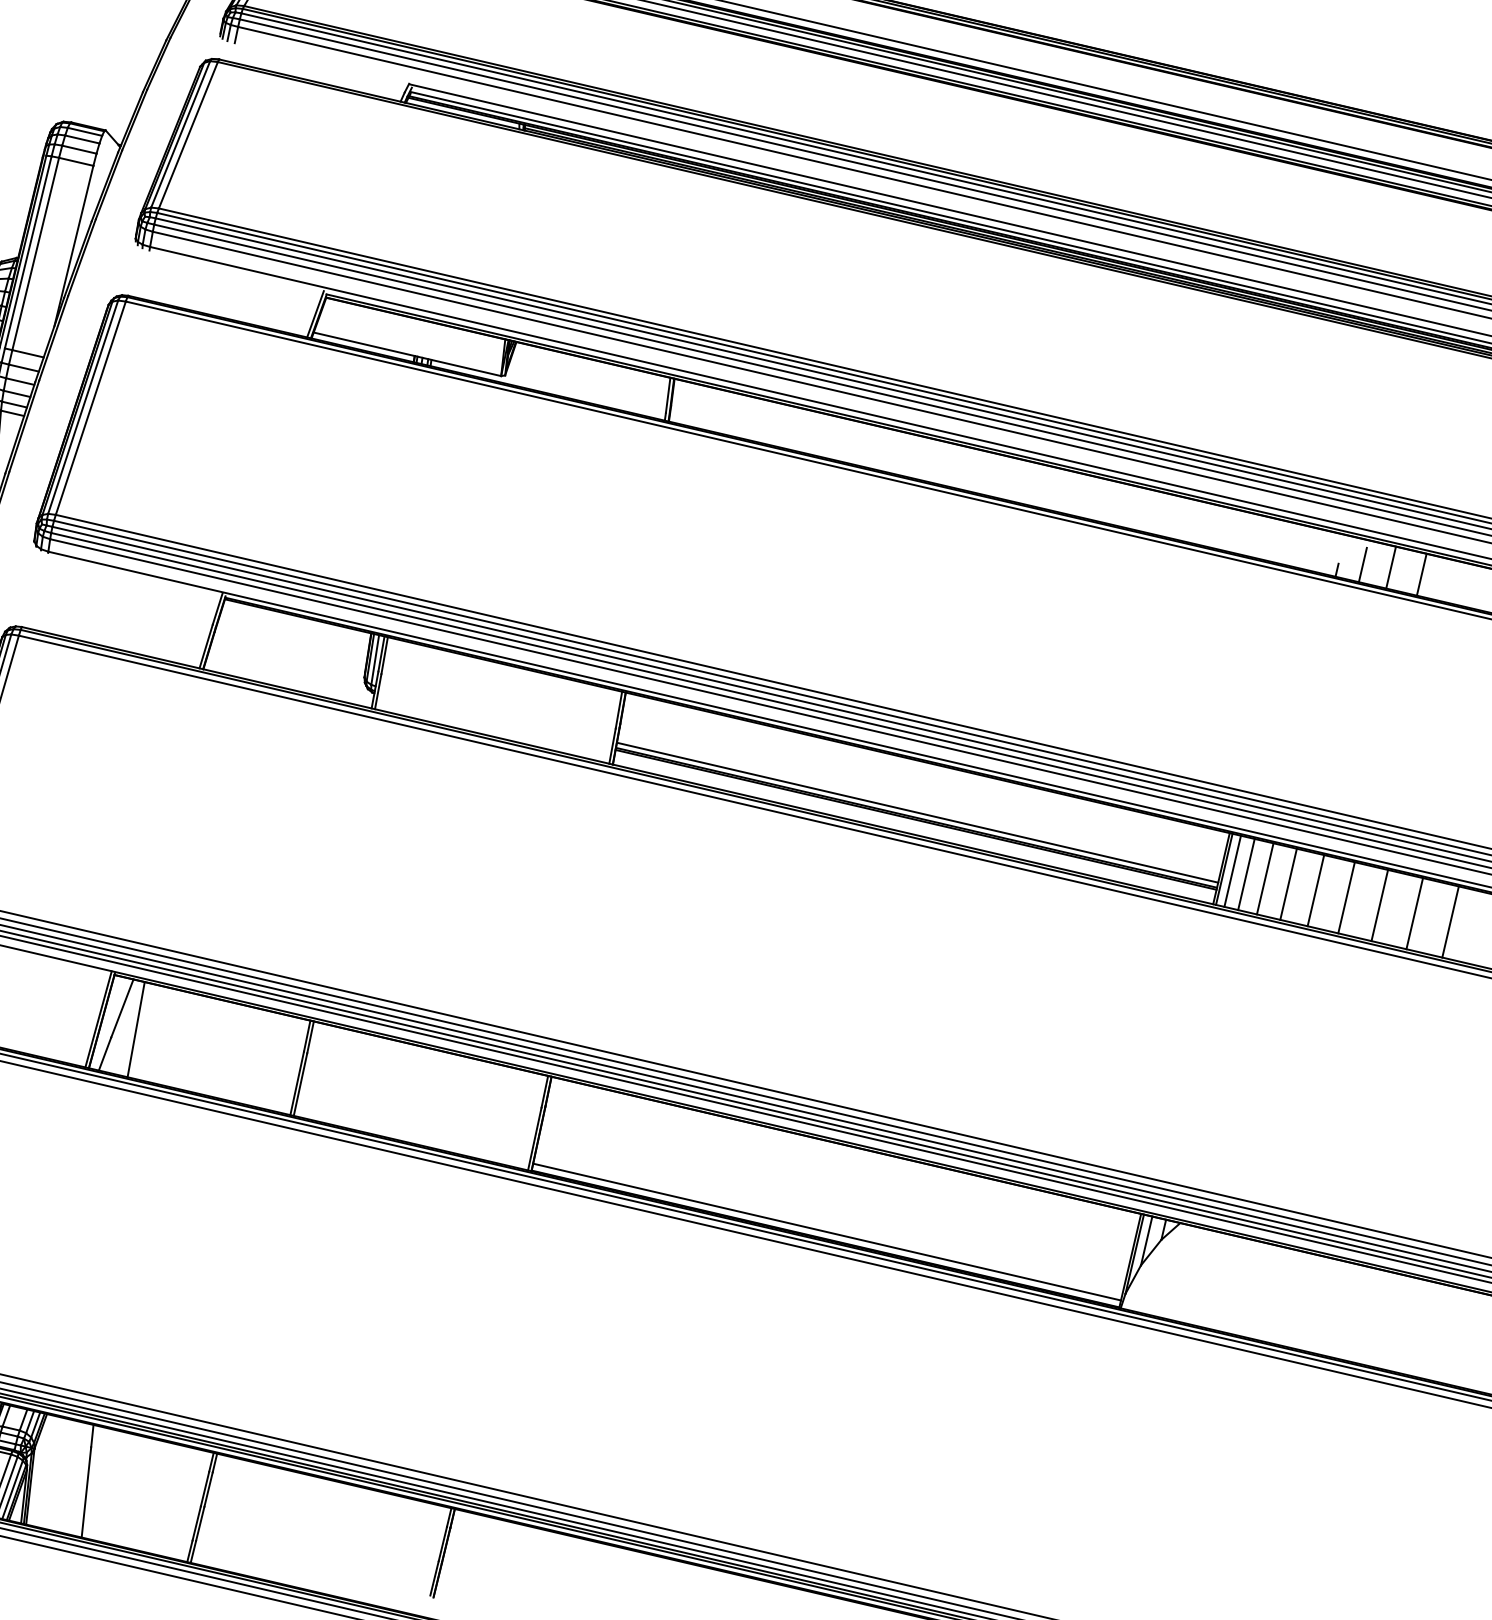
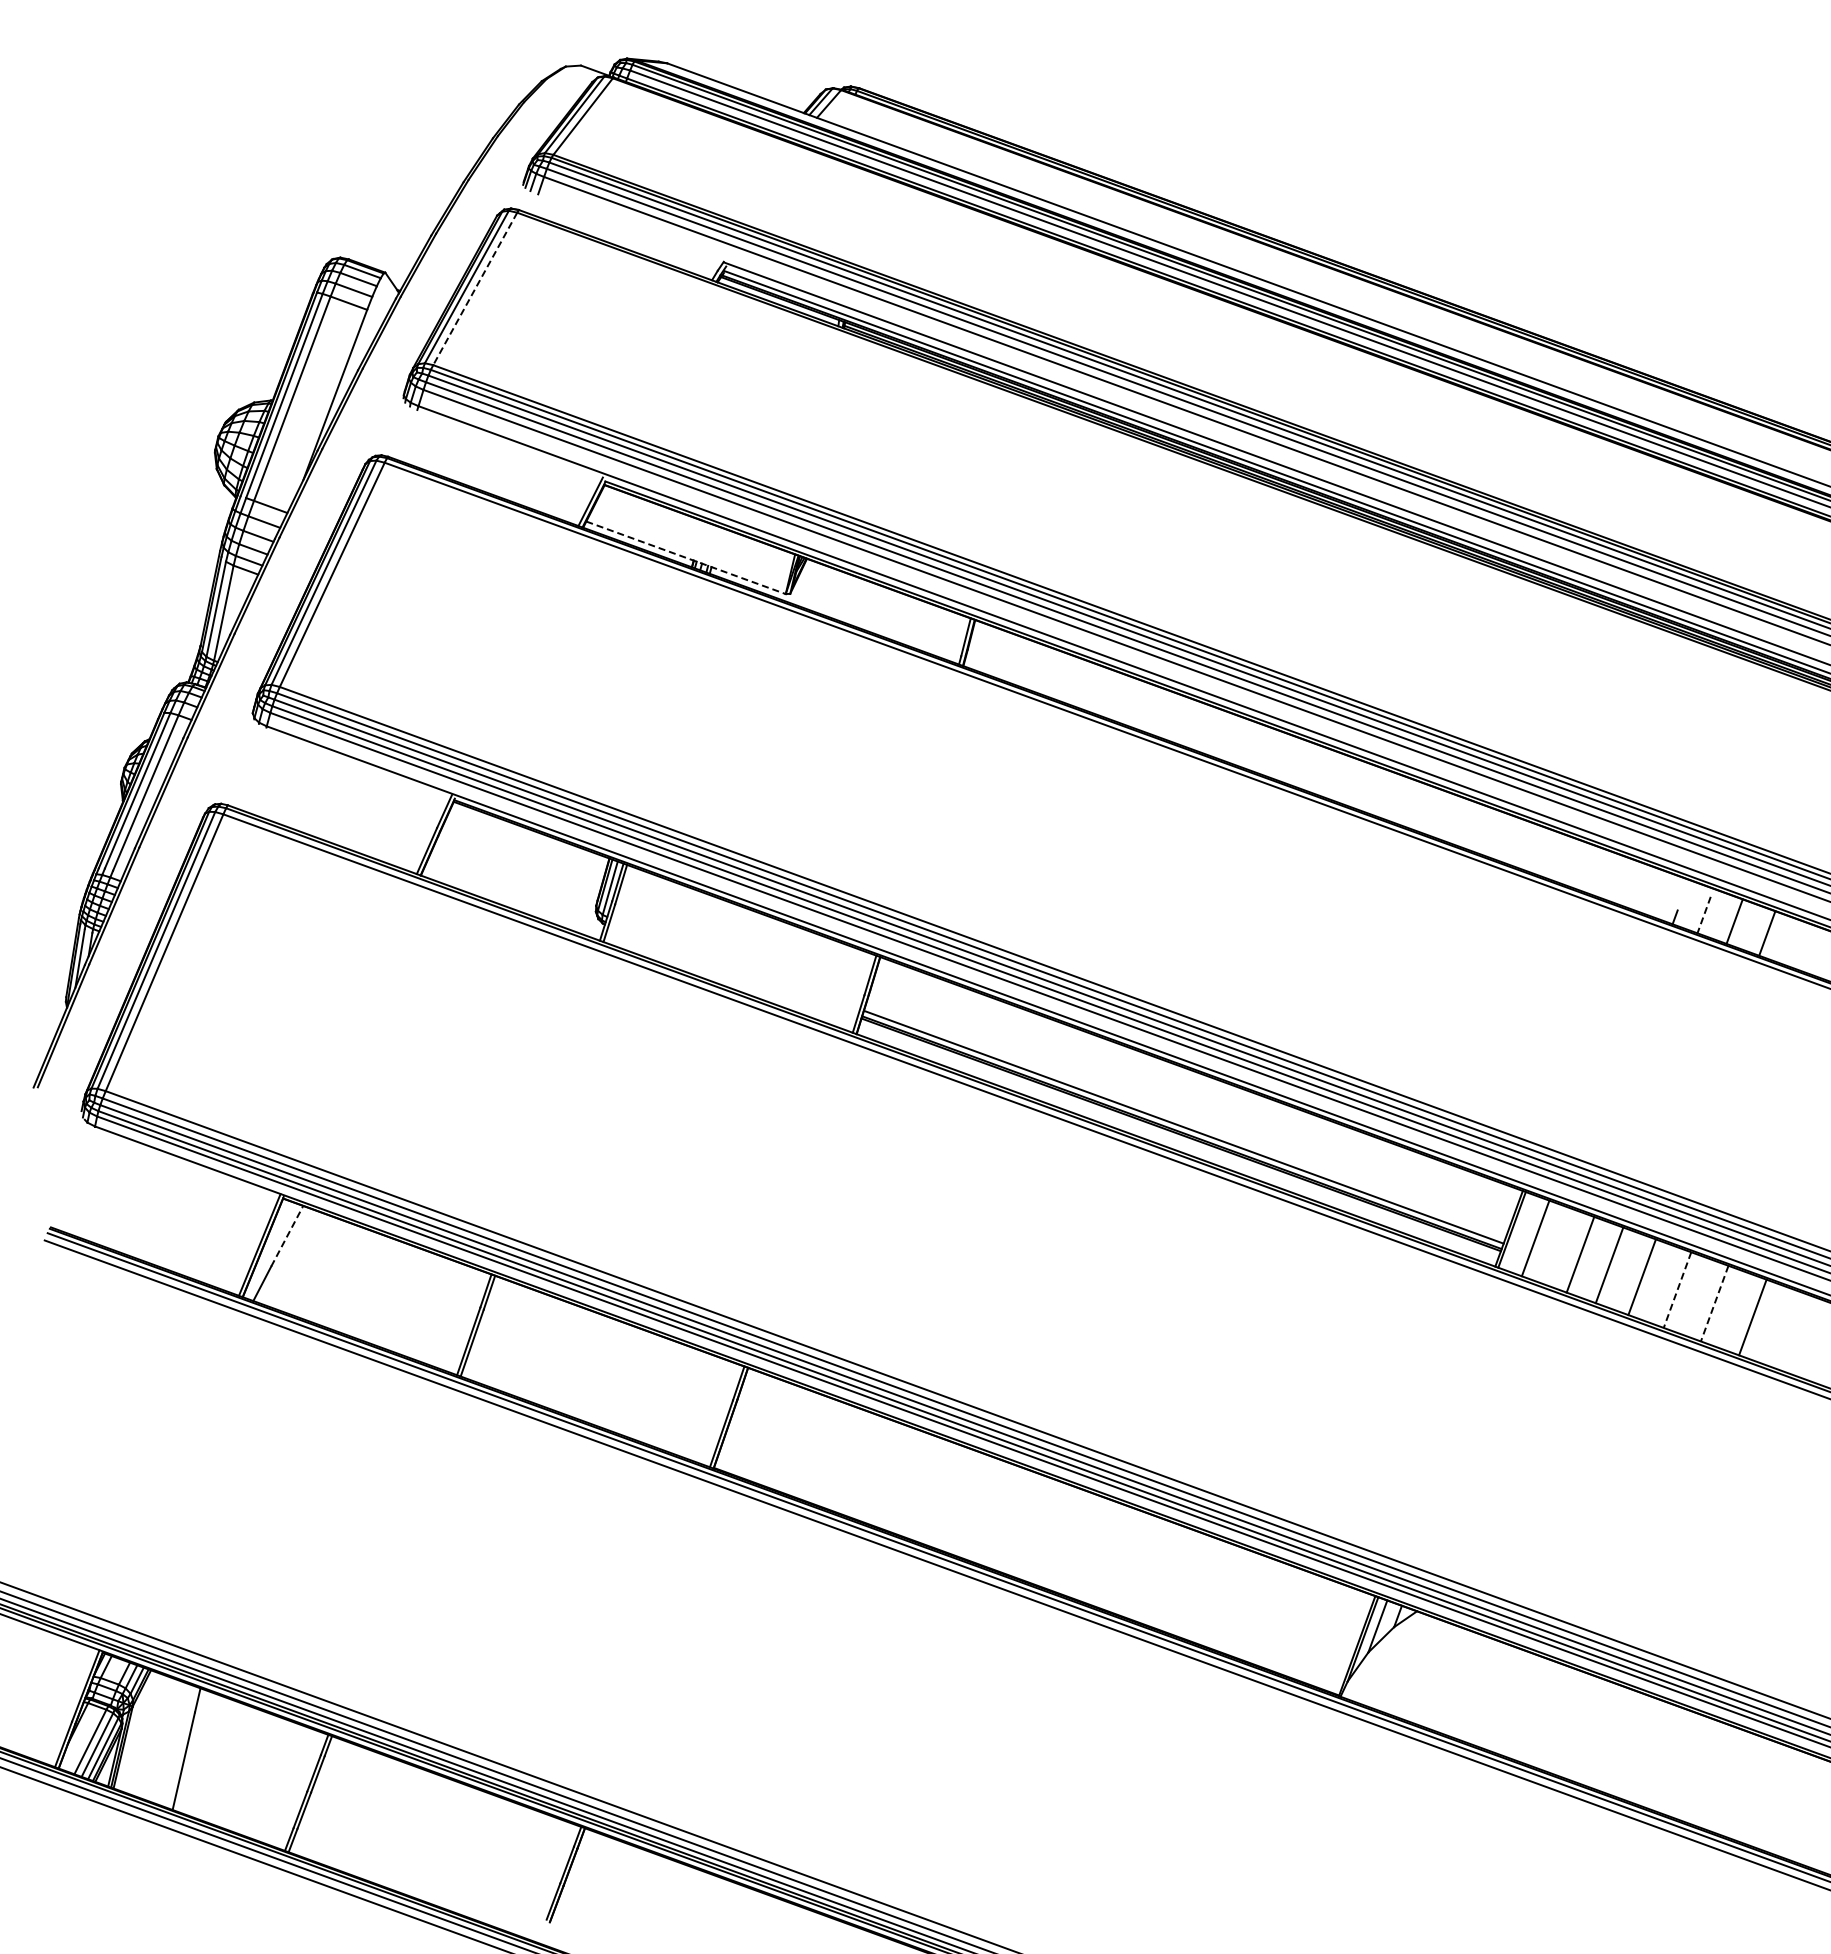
line: (188, 135) -> (475, 289), solid -> dashed
line: (407, 353) -> (686, 557), solid -> dashed
line: (1362, 565) -> (1703, 915), solid -> dashed
line: (1232, 871) -> (1520, 1233), removed
line: (1265, 878) -> (1555, 1245), removed
line: (1379, 905) -> (1677, 1290), solid -> dashed
line: (1414, 914) -> (1714, 1304), solid -> dashed
line: (122, 1007) -> (287, 1235), solid -> dashed
line: (136, 1029) -> (299, 1261), removed
line: (826, 1232) -> (1028, 1574), removed

